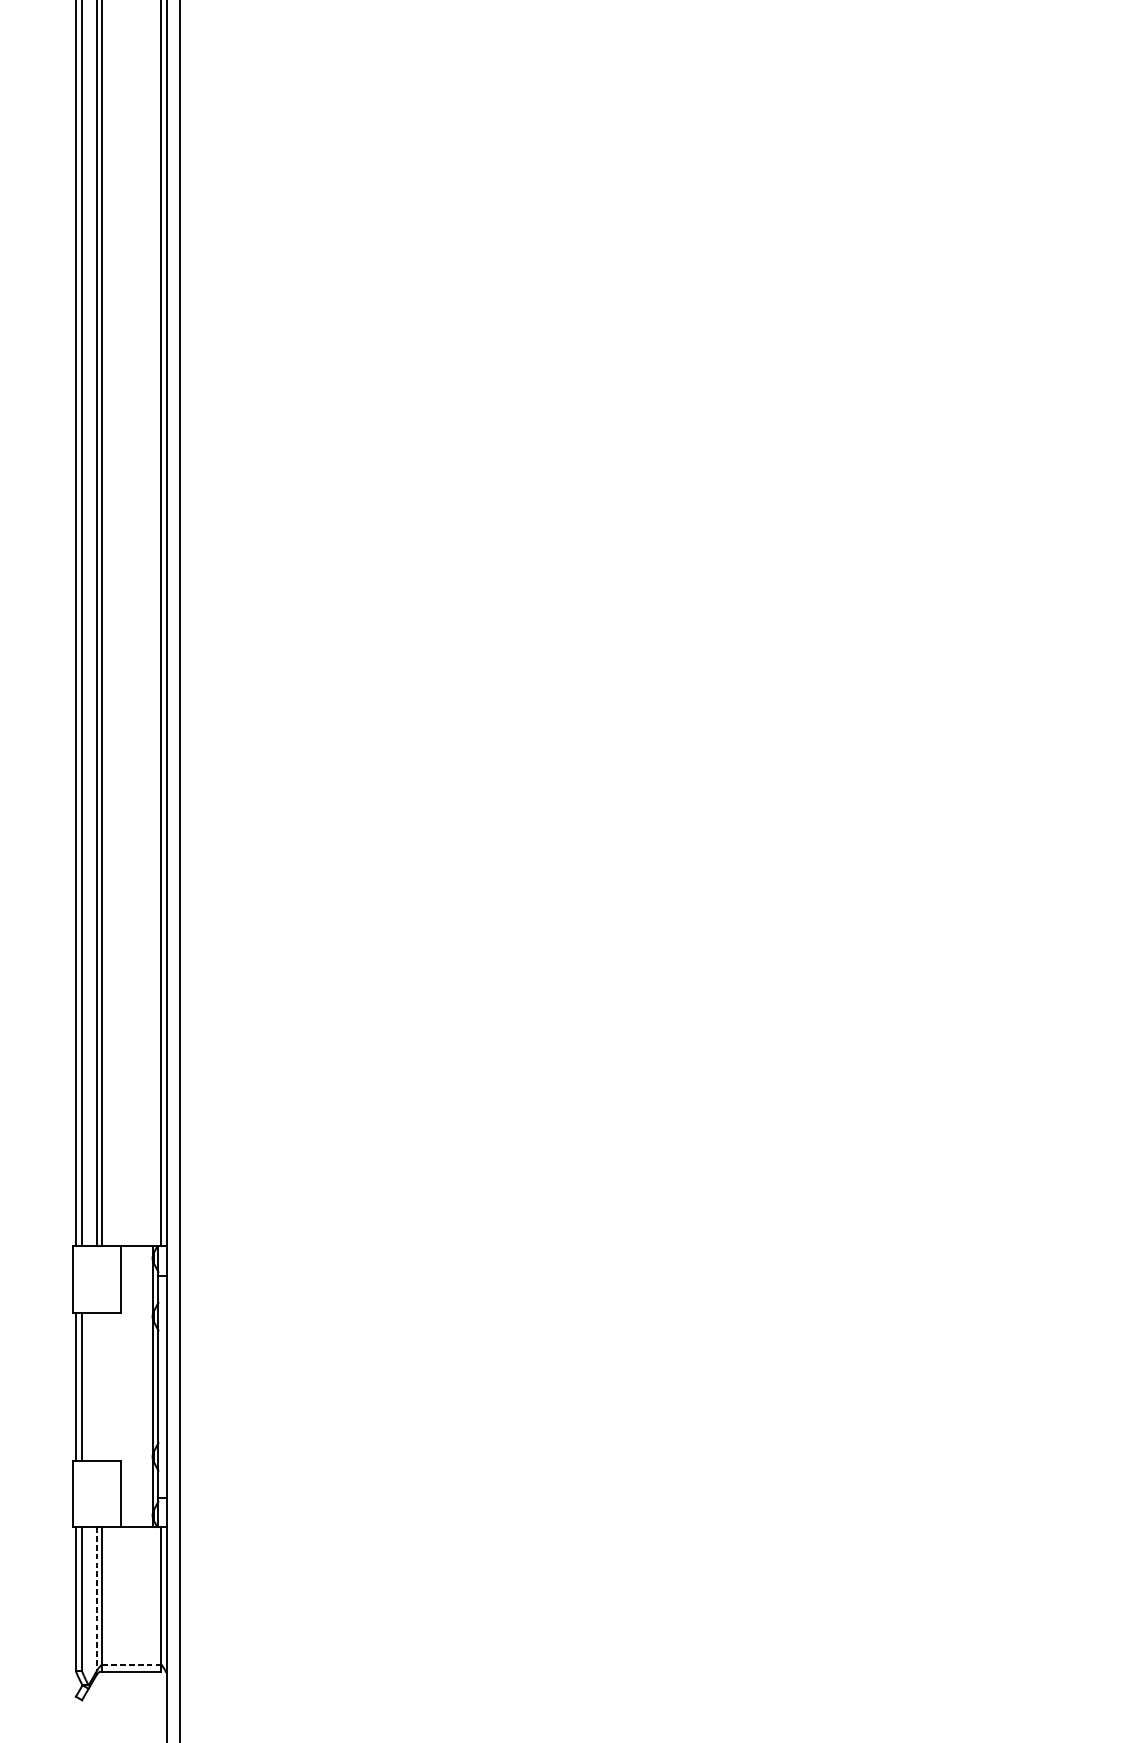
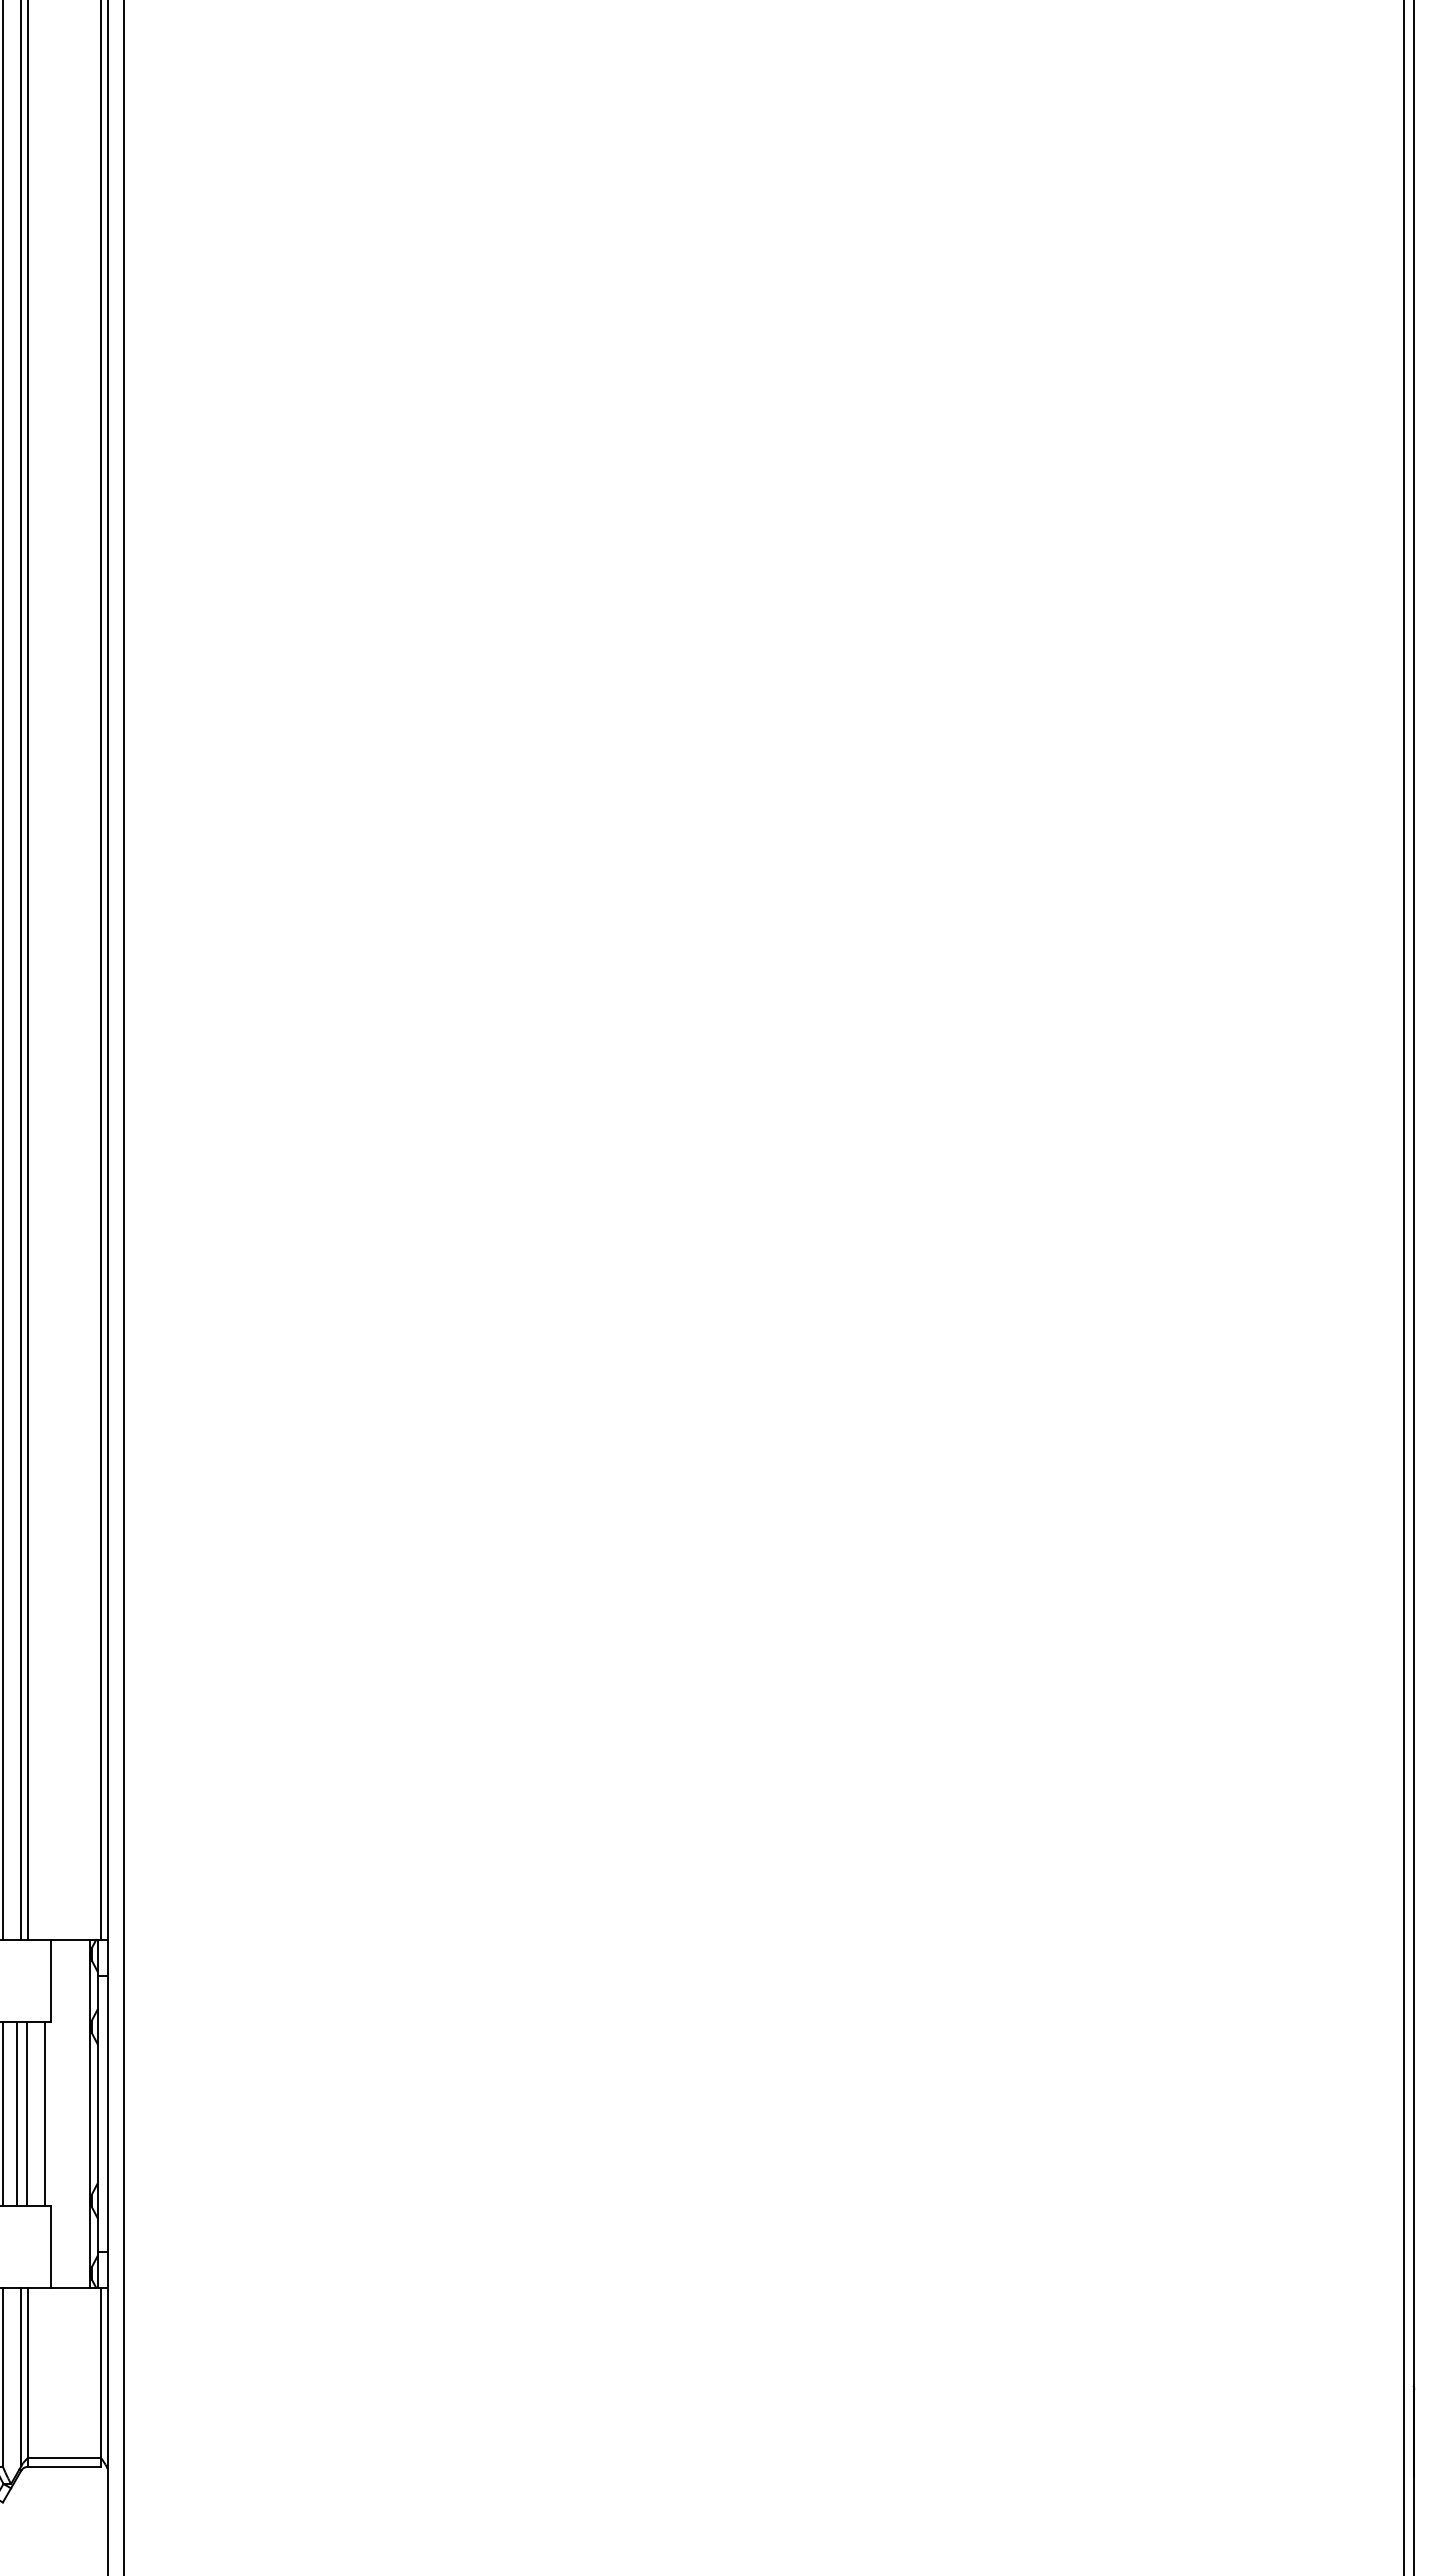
line: (93, 1386) -> (16, 2113), added
line: (101, 1386) -> (27, 2113), added
line: (116, 1386) -> (45, 2113), added
line: (97, 1599) -> (21, 2377), dashed -> solid
line: (131, 1664) -> (64, 2458), dashed -> solid

